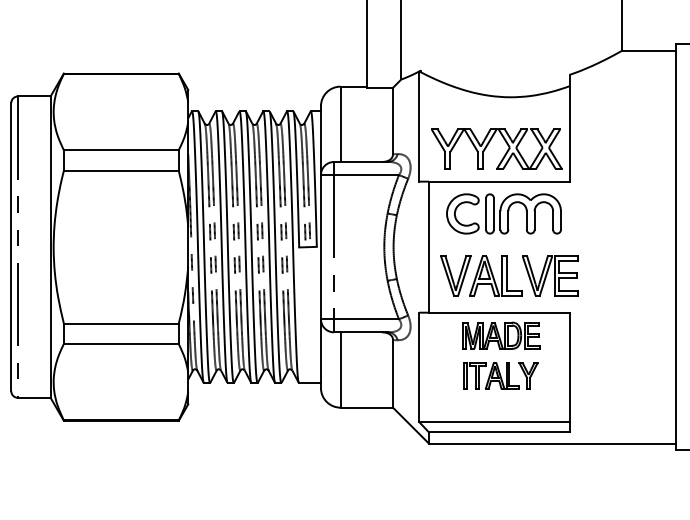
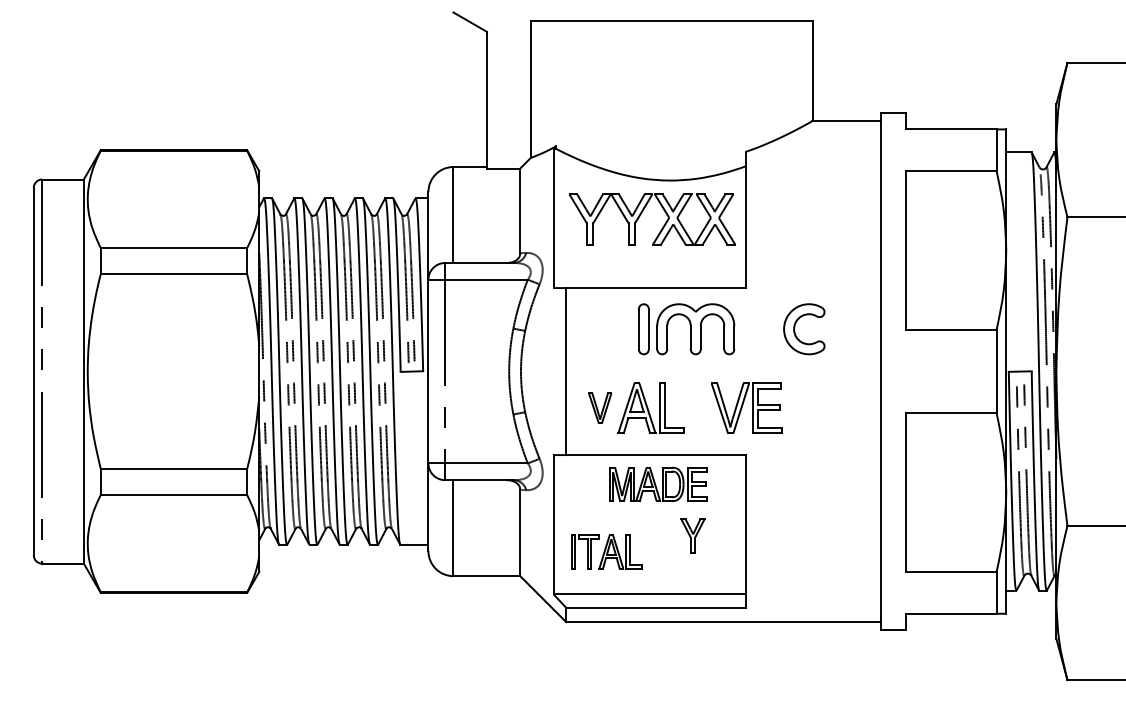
part: (489, 142) -> (643, 211), moved
part: (455, 212) -> (795, 327), moved
part: (455, 275) -> (599, 407), size x0.6
part: (550, 275) -> (746, 407), moved
part: (491, 375) -> (606, 551), moved

